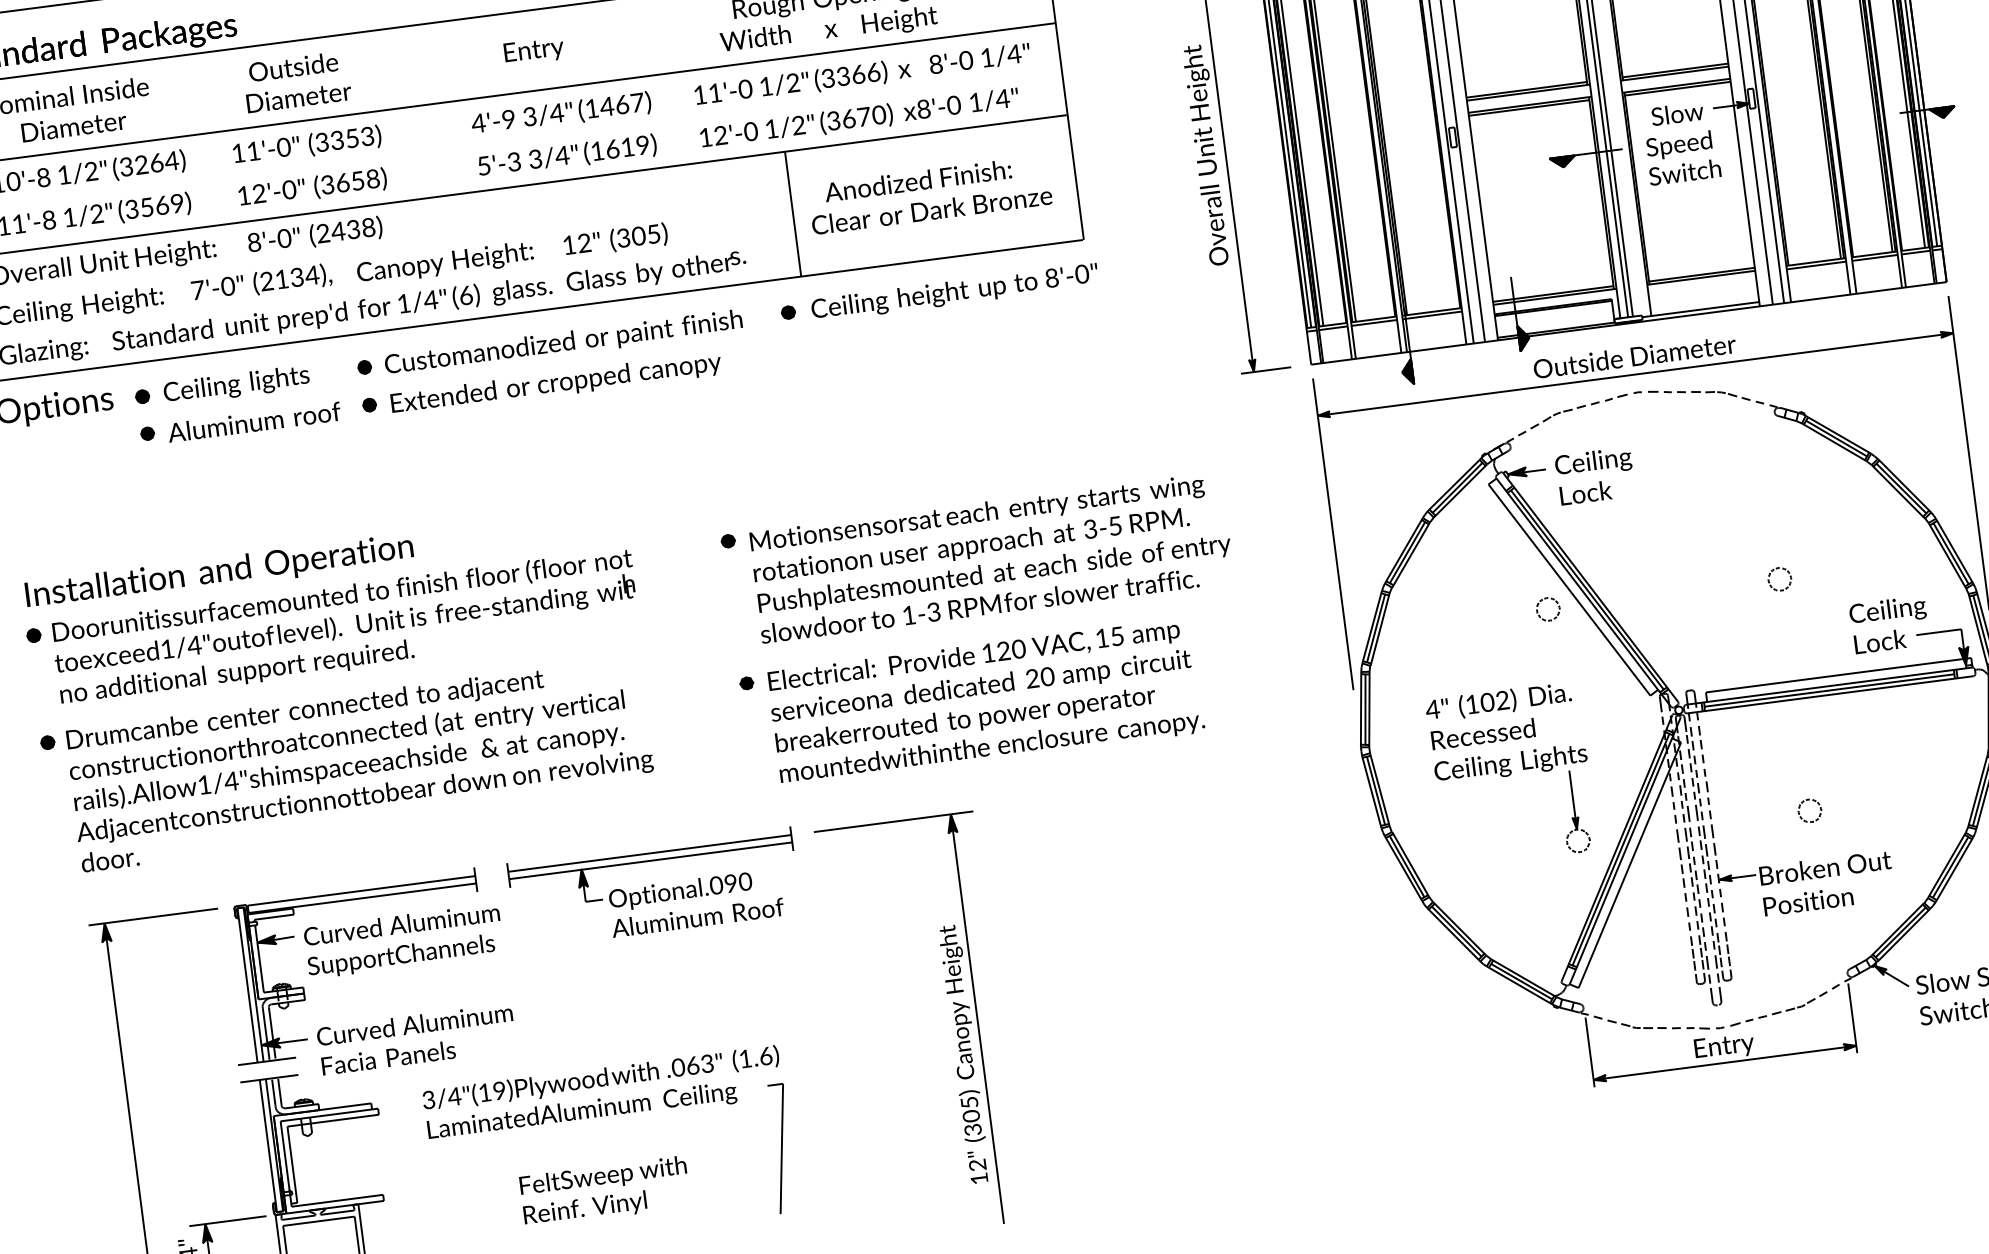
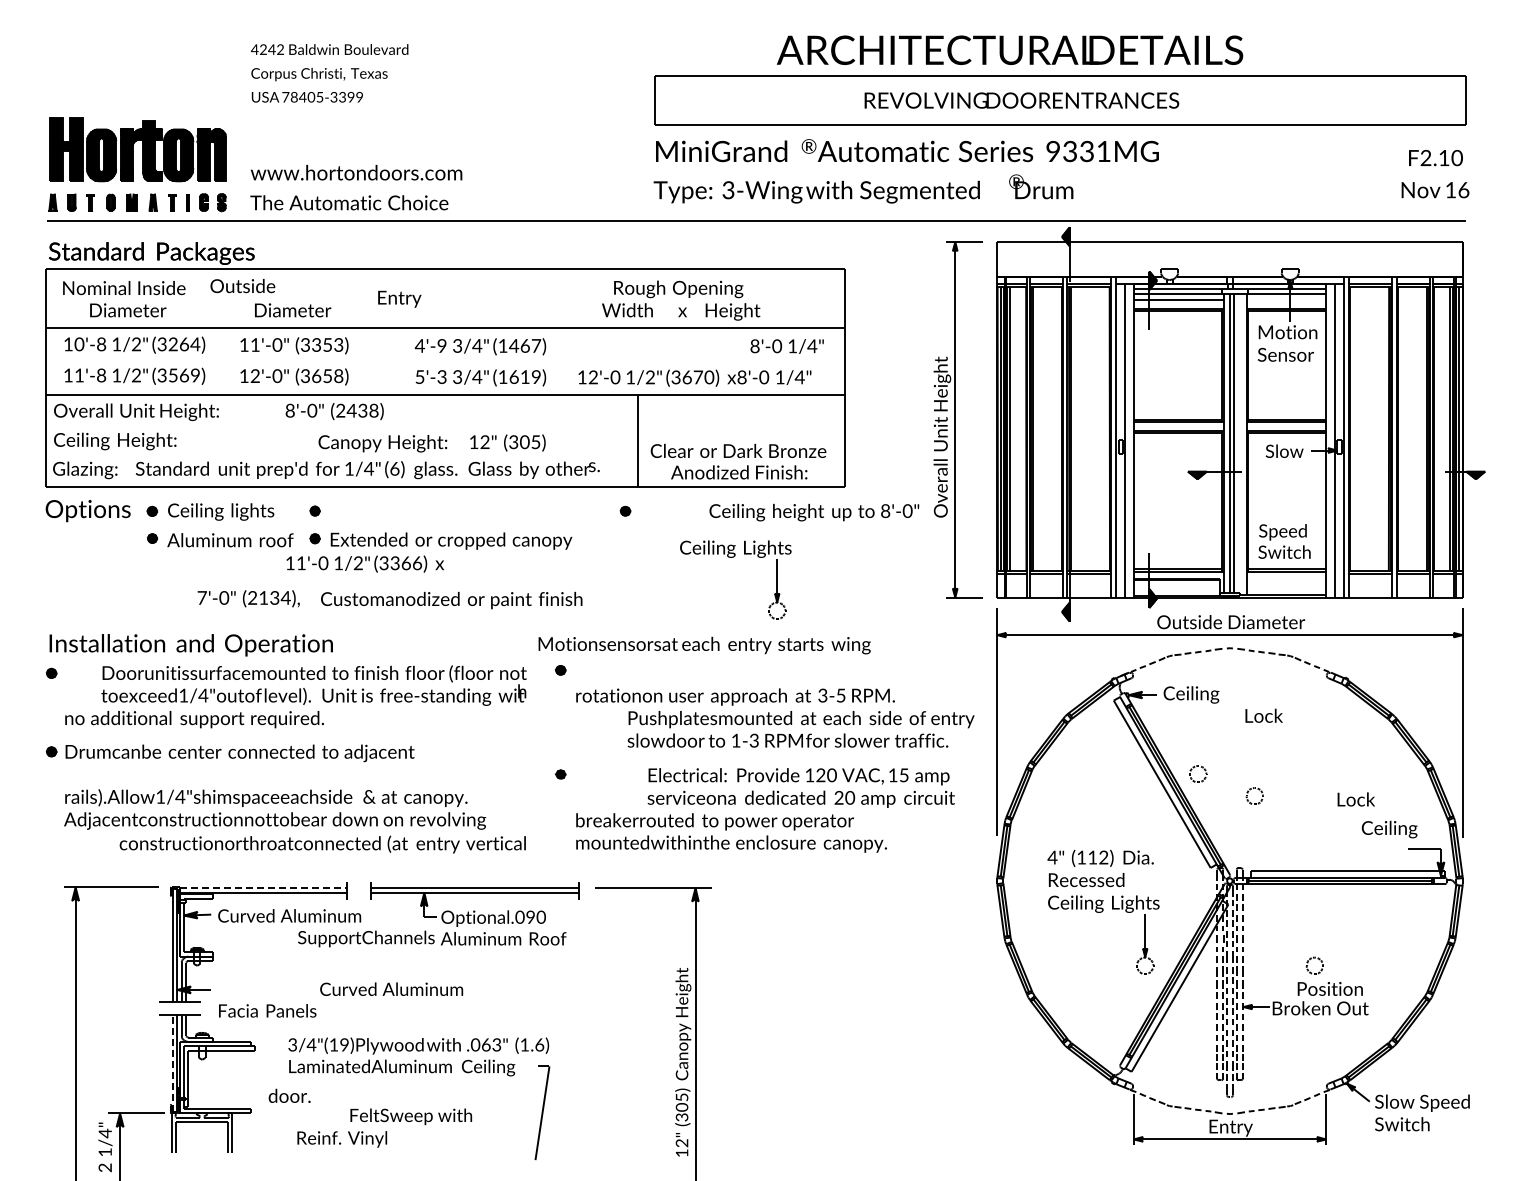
text: (533, 50) -> (399, 298), moved
text: (293, 67) -> (242, 286), moved
text: (801, 82) -> (364, 563), moved
text: (1683, 157) -> (1284, 541), moved
text: (918, 180) -> (739, 472), moved
text: (314, 235) -> (334, 411), moved
text: (261, 282) -> (248, 598), moved
text: (955, 292) -> (814, 512), moved
text: (563, 343) -> (451, 600), moved
part: (944, 356) -> (733, 557), added
text: (1584, 492) -> (1263, 715), moved
text: (977, 514) -> (704, 645), moved
part: (1770, 576) -> (1248, 793), moved
text: (995, 588) -> (800, 729), moved
part: (1553, 600) -> (1202, 768), moved
text: (342, 612) -> (313, 685), moved
text: (1879, 641) -> (1355, 799), moved
text: (977, 671) -> (800, 787), moved
text: (1487, 702) -> (1092, 857), (102) -> (112)
text: (346, 736) -> (322, 844), moved
text: (109, 859) -> (289, 1095), moved
line: (362, 890) -> (264, 887), solid -> dashed
text: (1807, 900) -> (1329, 988), moved
text: (401, 955) -> (366, 938), moved
text: (414, 1023) -> (391, 988), moved
line: (267, 1145) -> (172, 1062), solid -> dashed
text: (585, 1209) -> (342, 1139), moved

